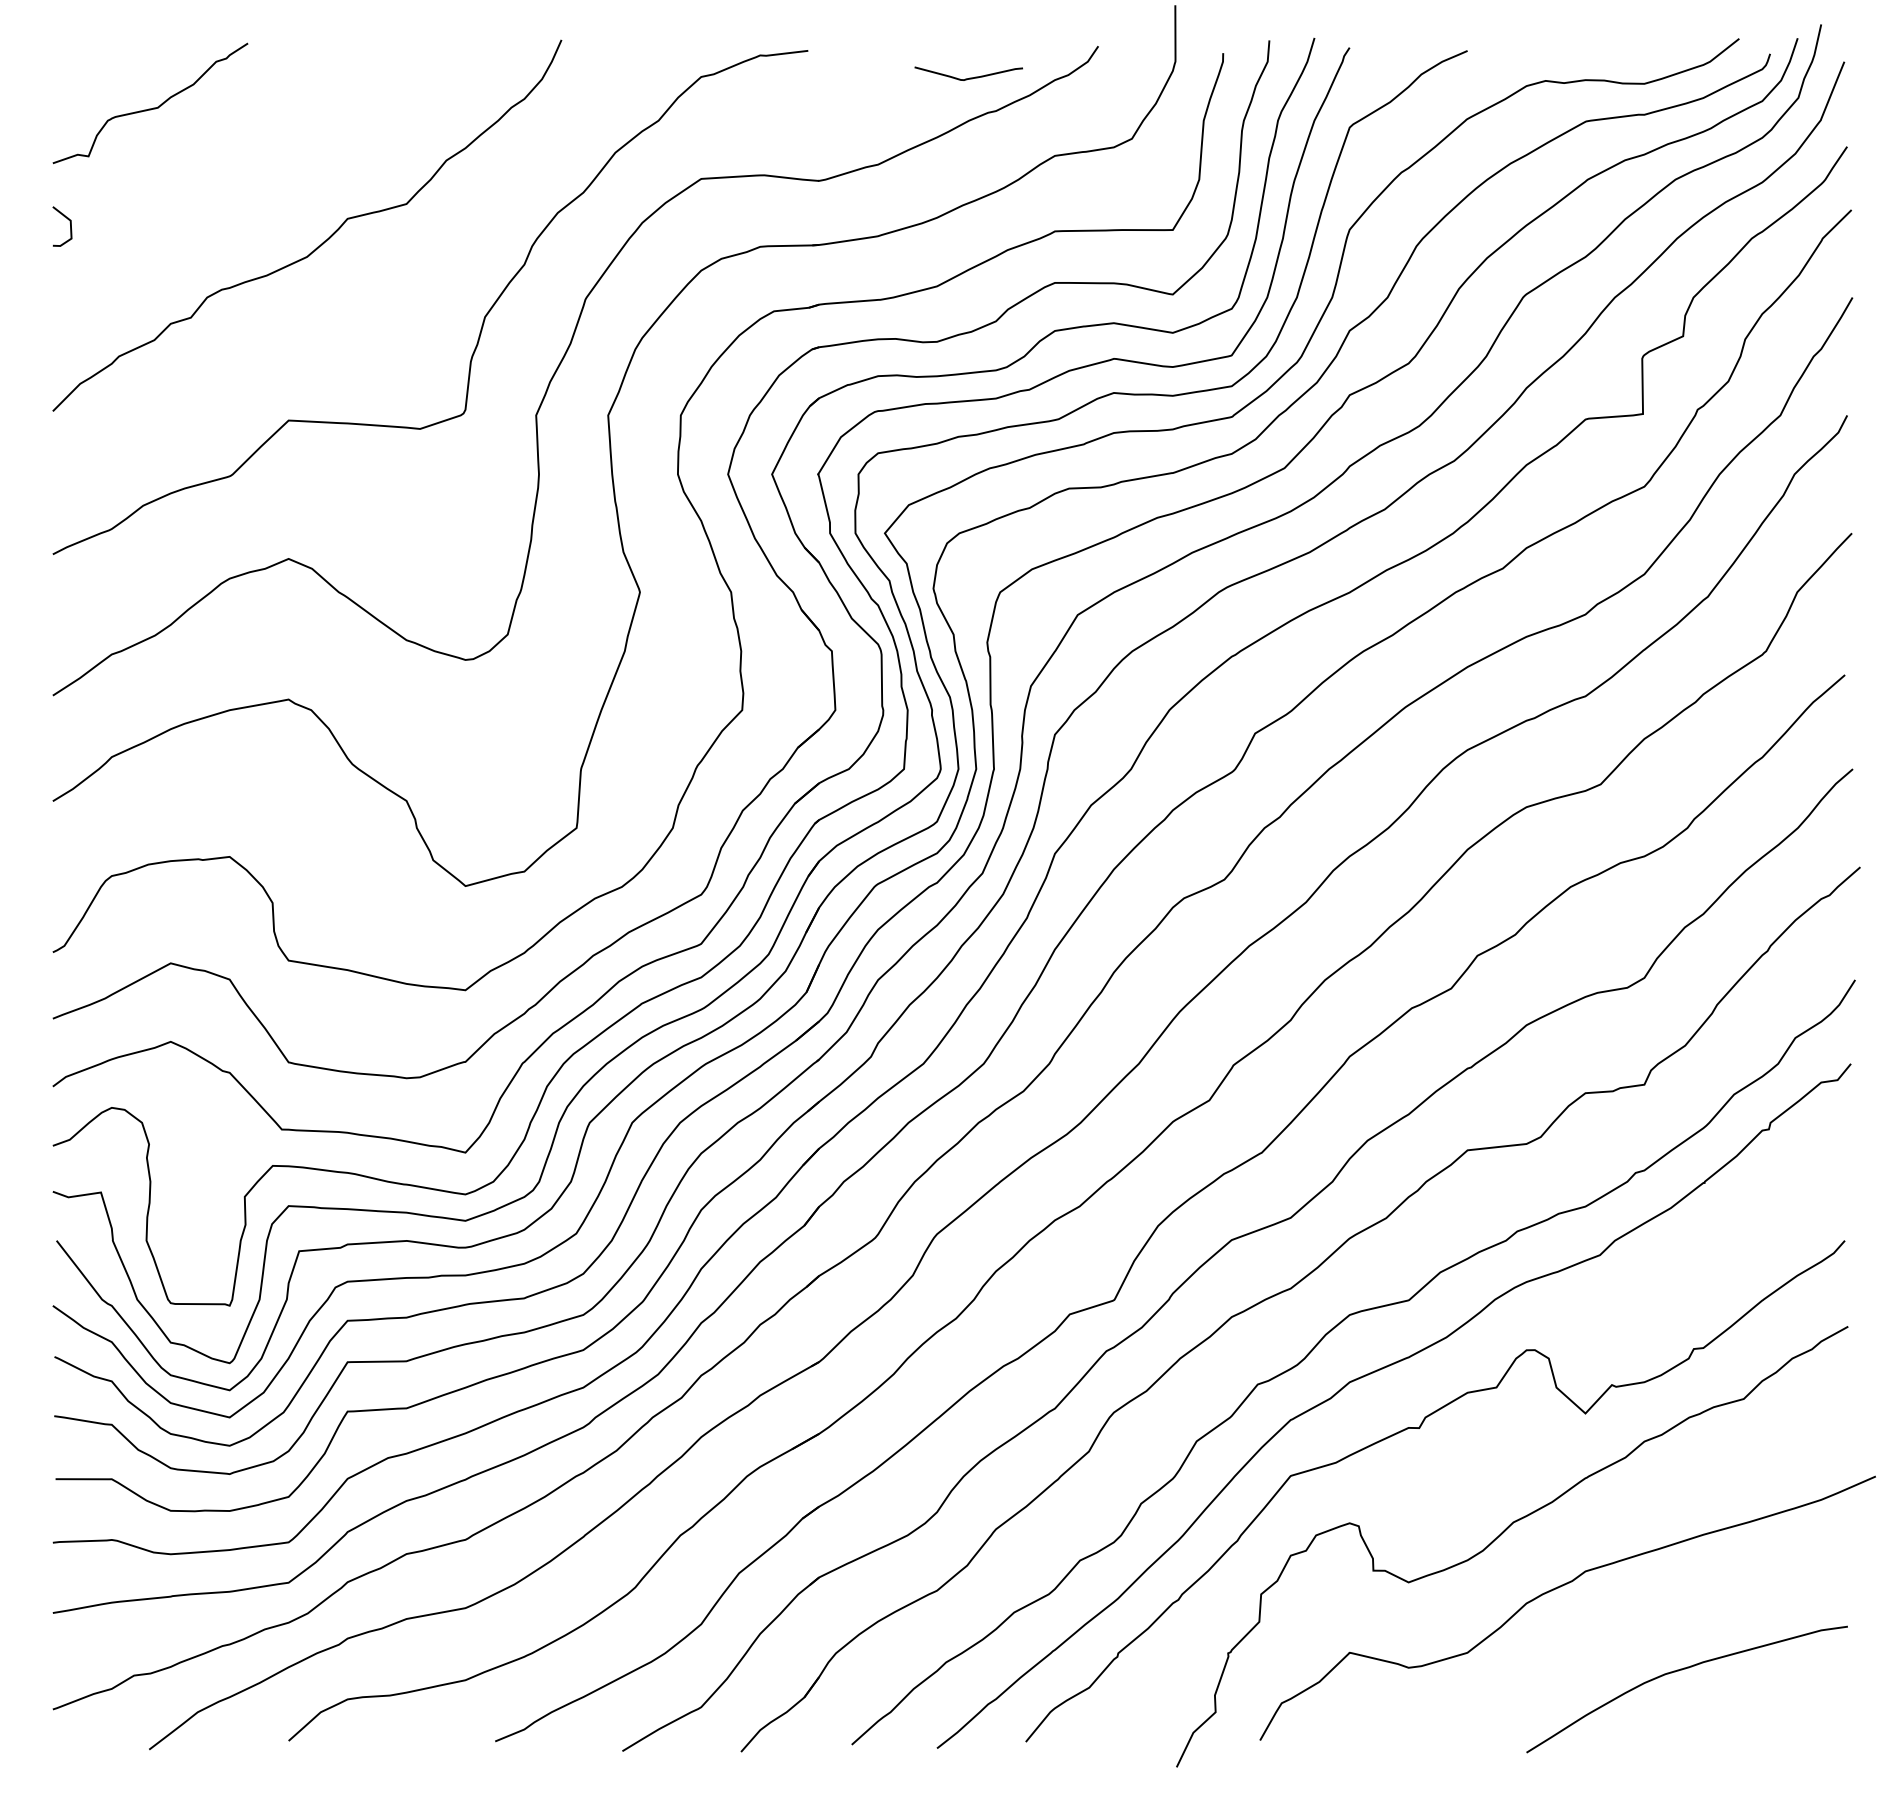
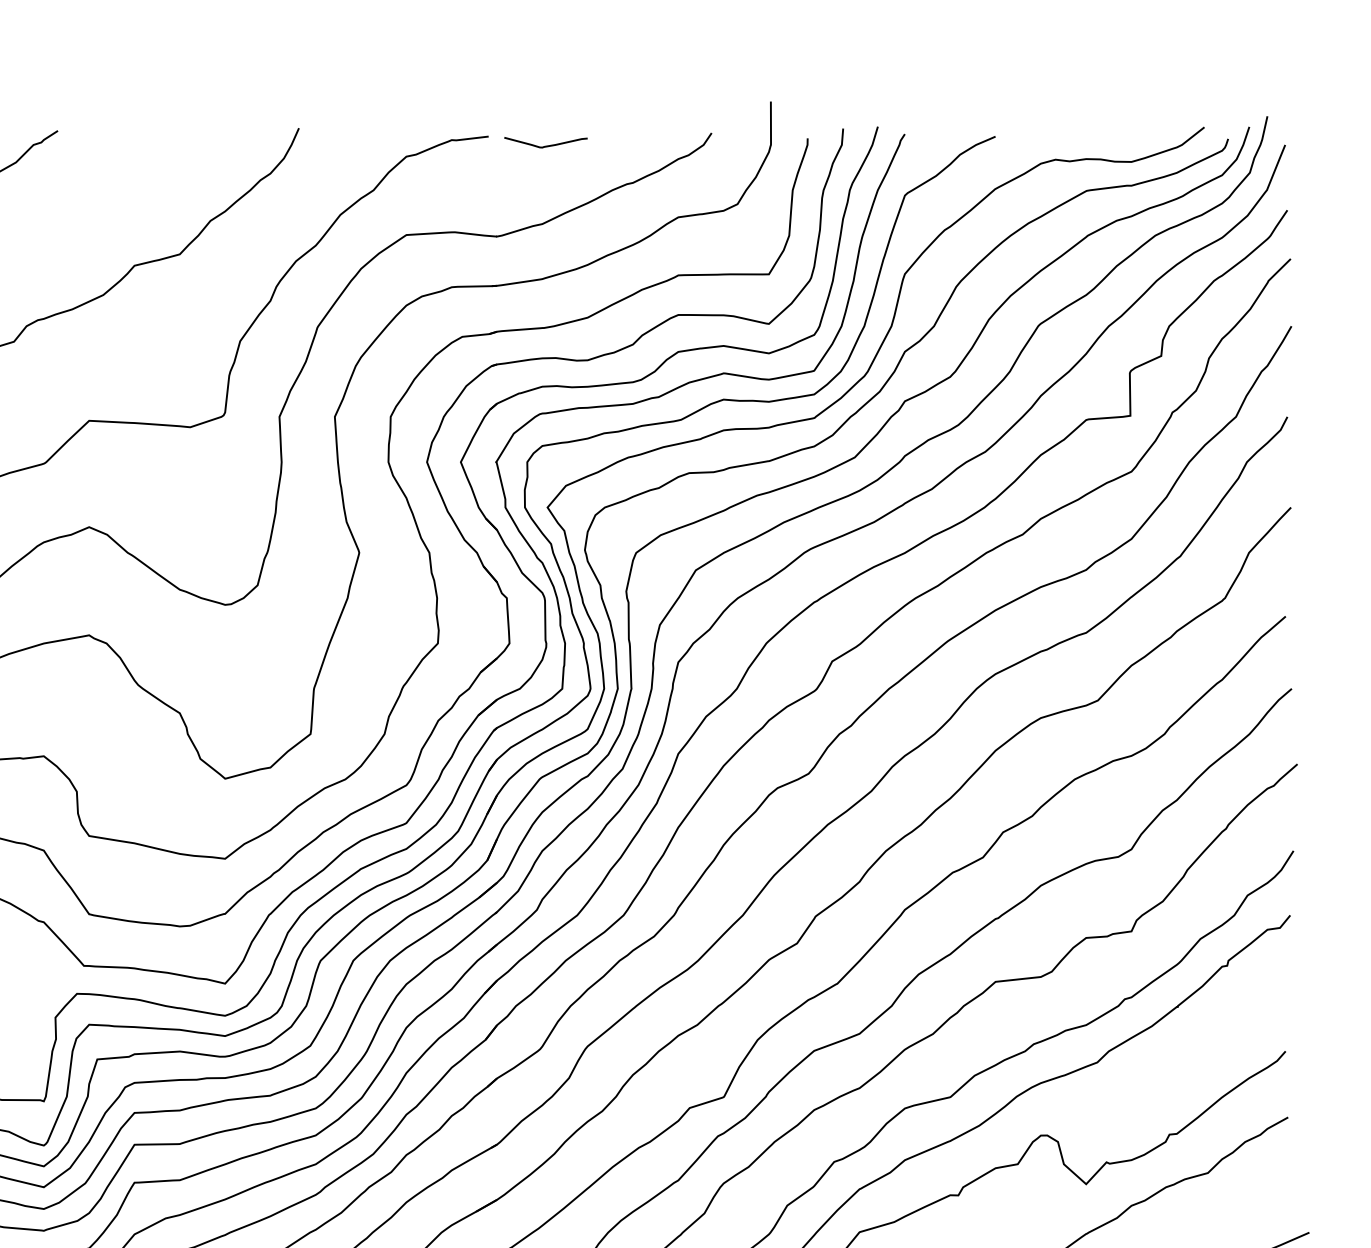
curve: (969, 77) -> (546, 145), moved

